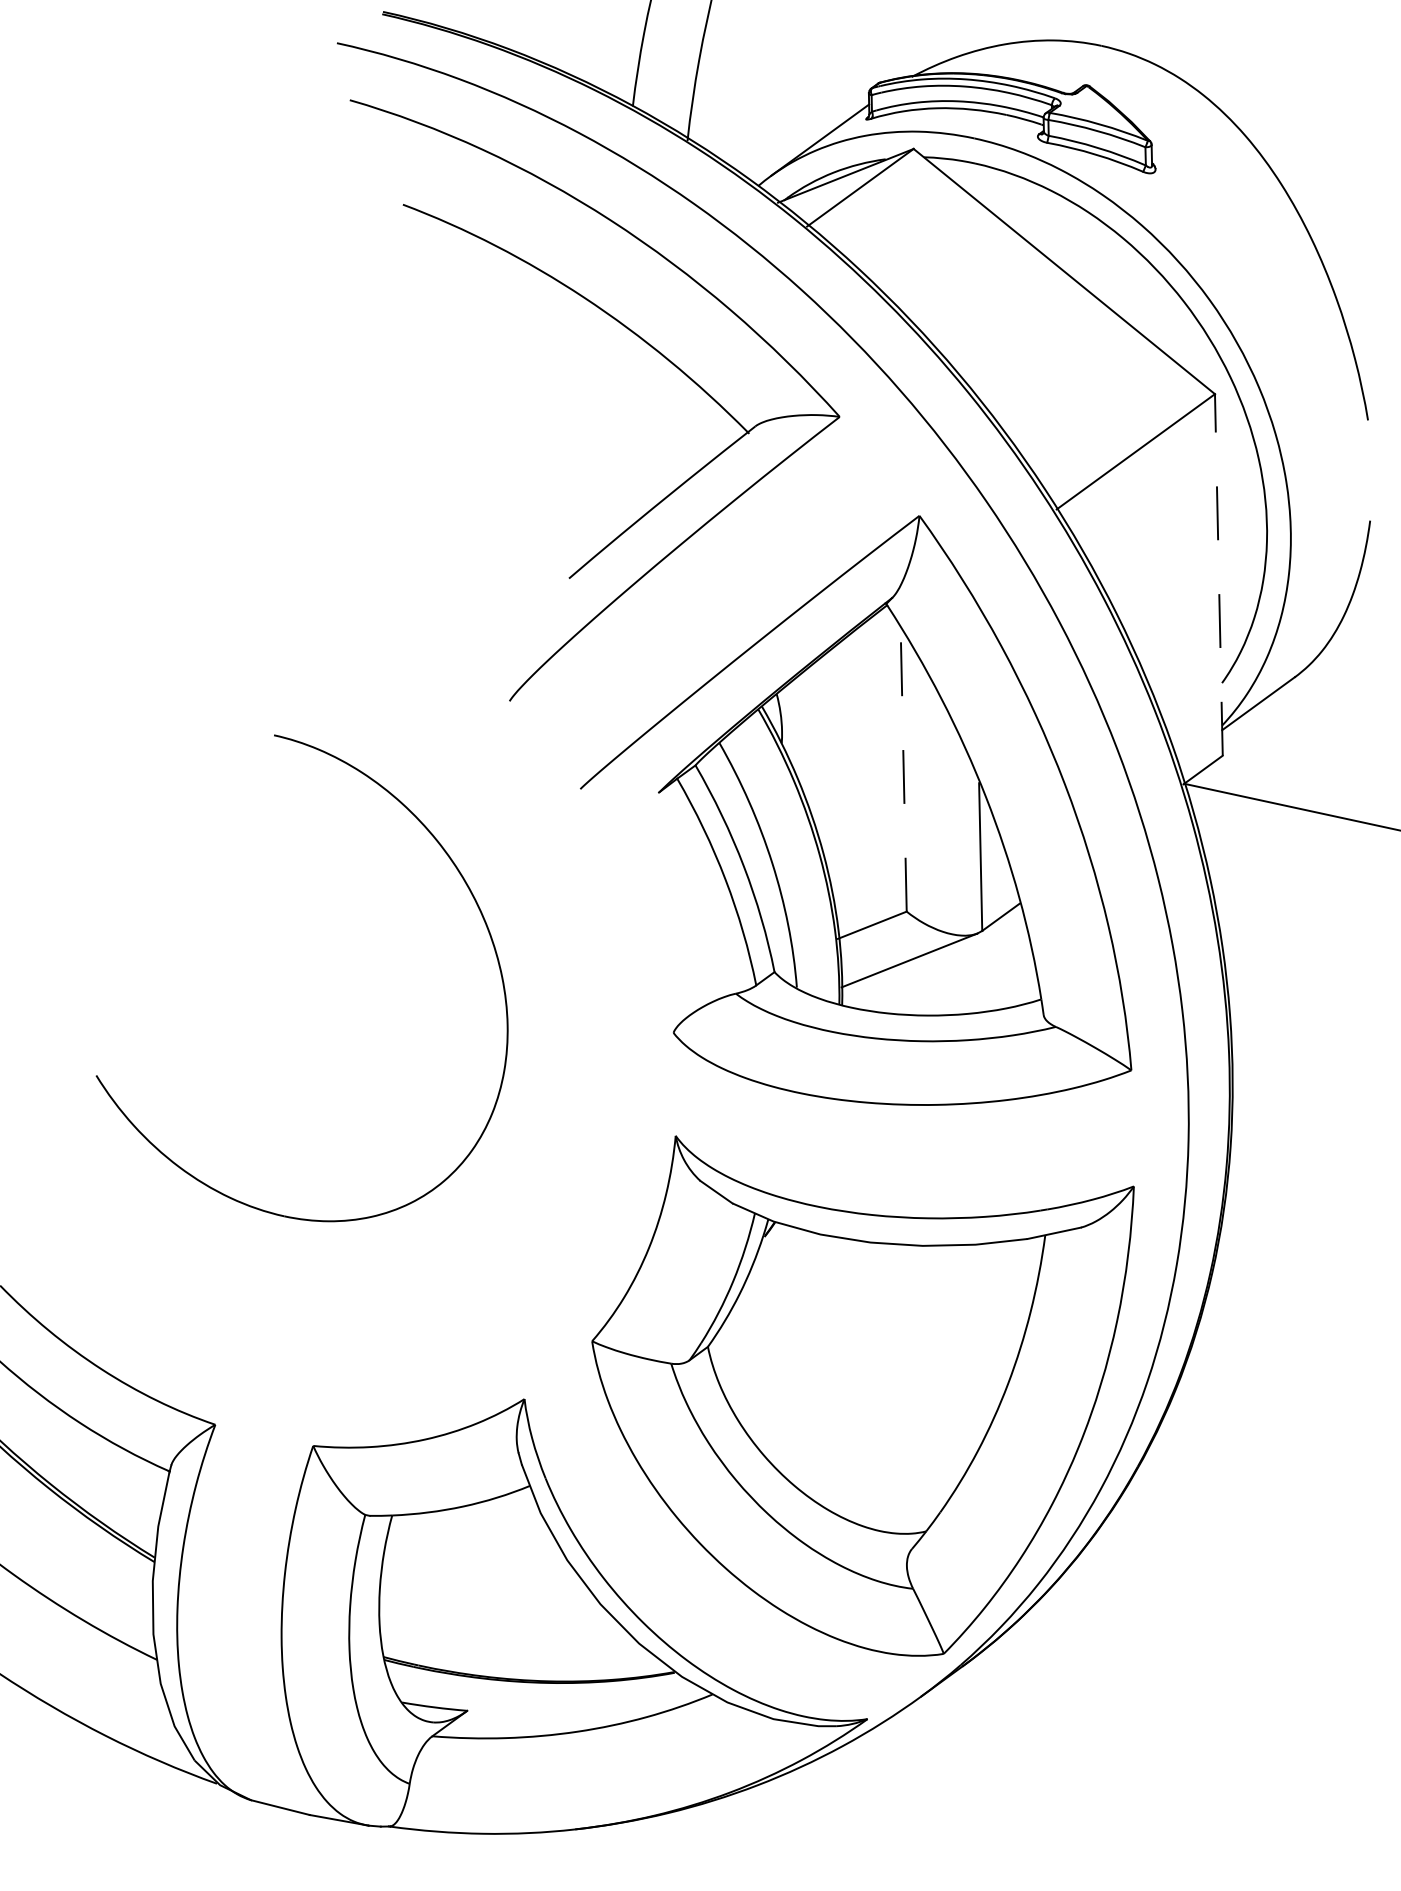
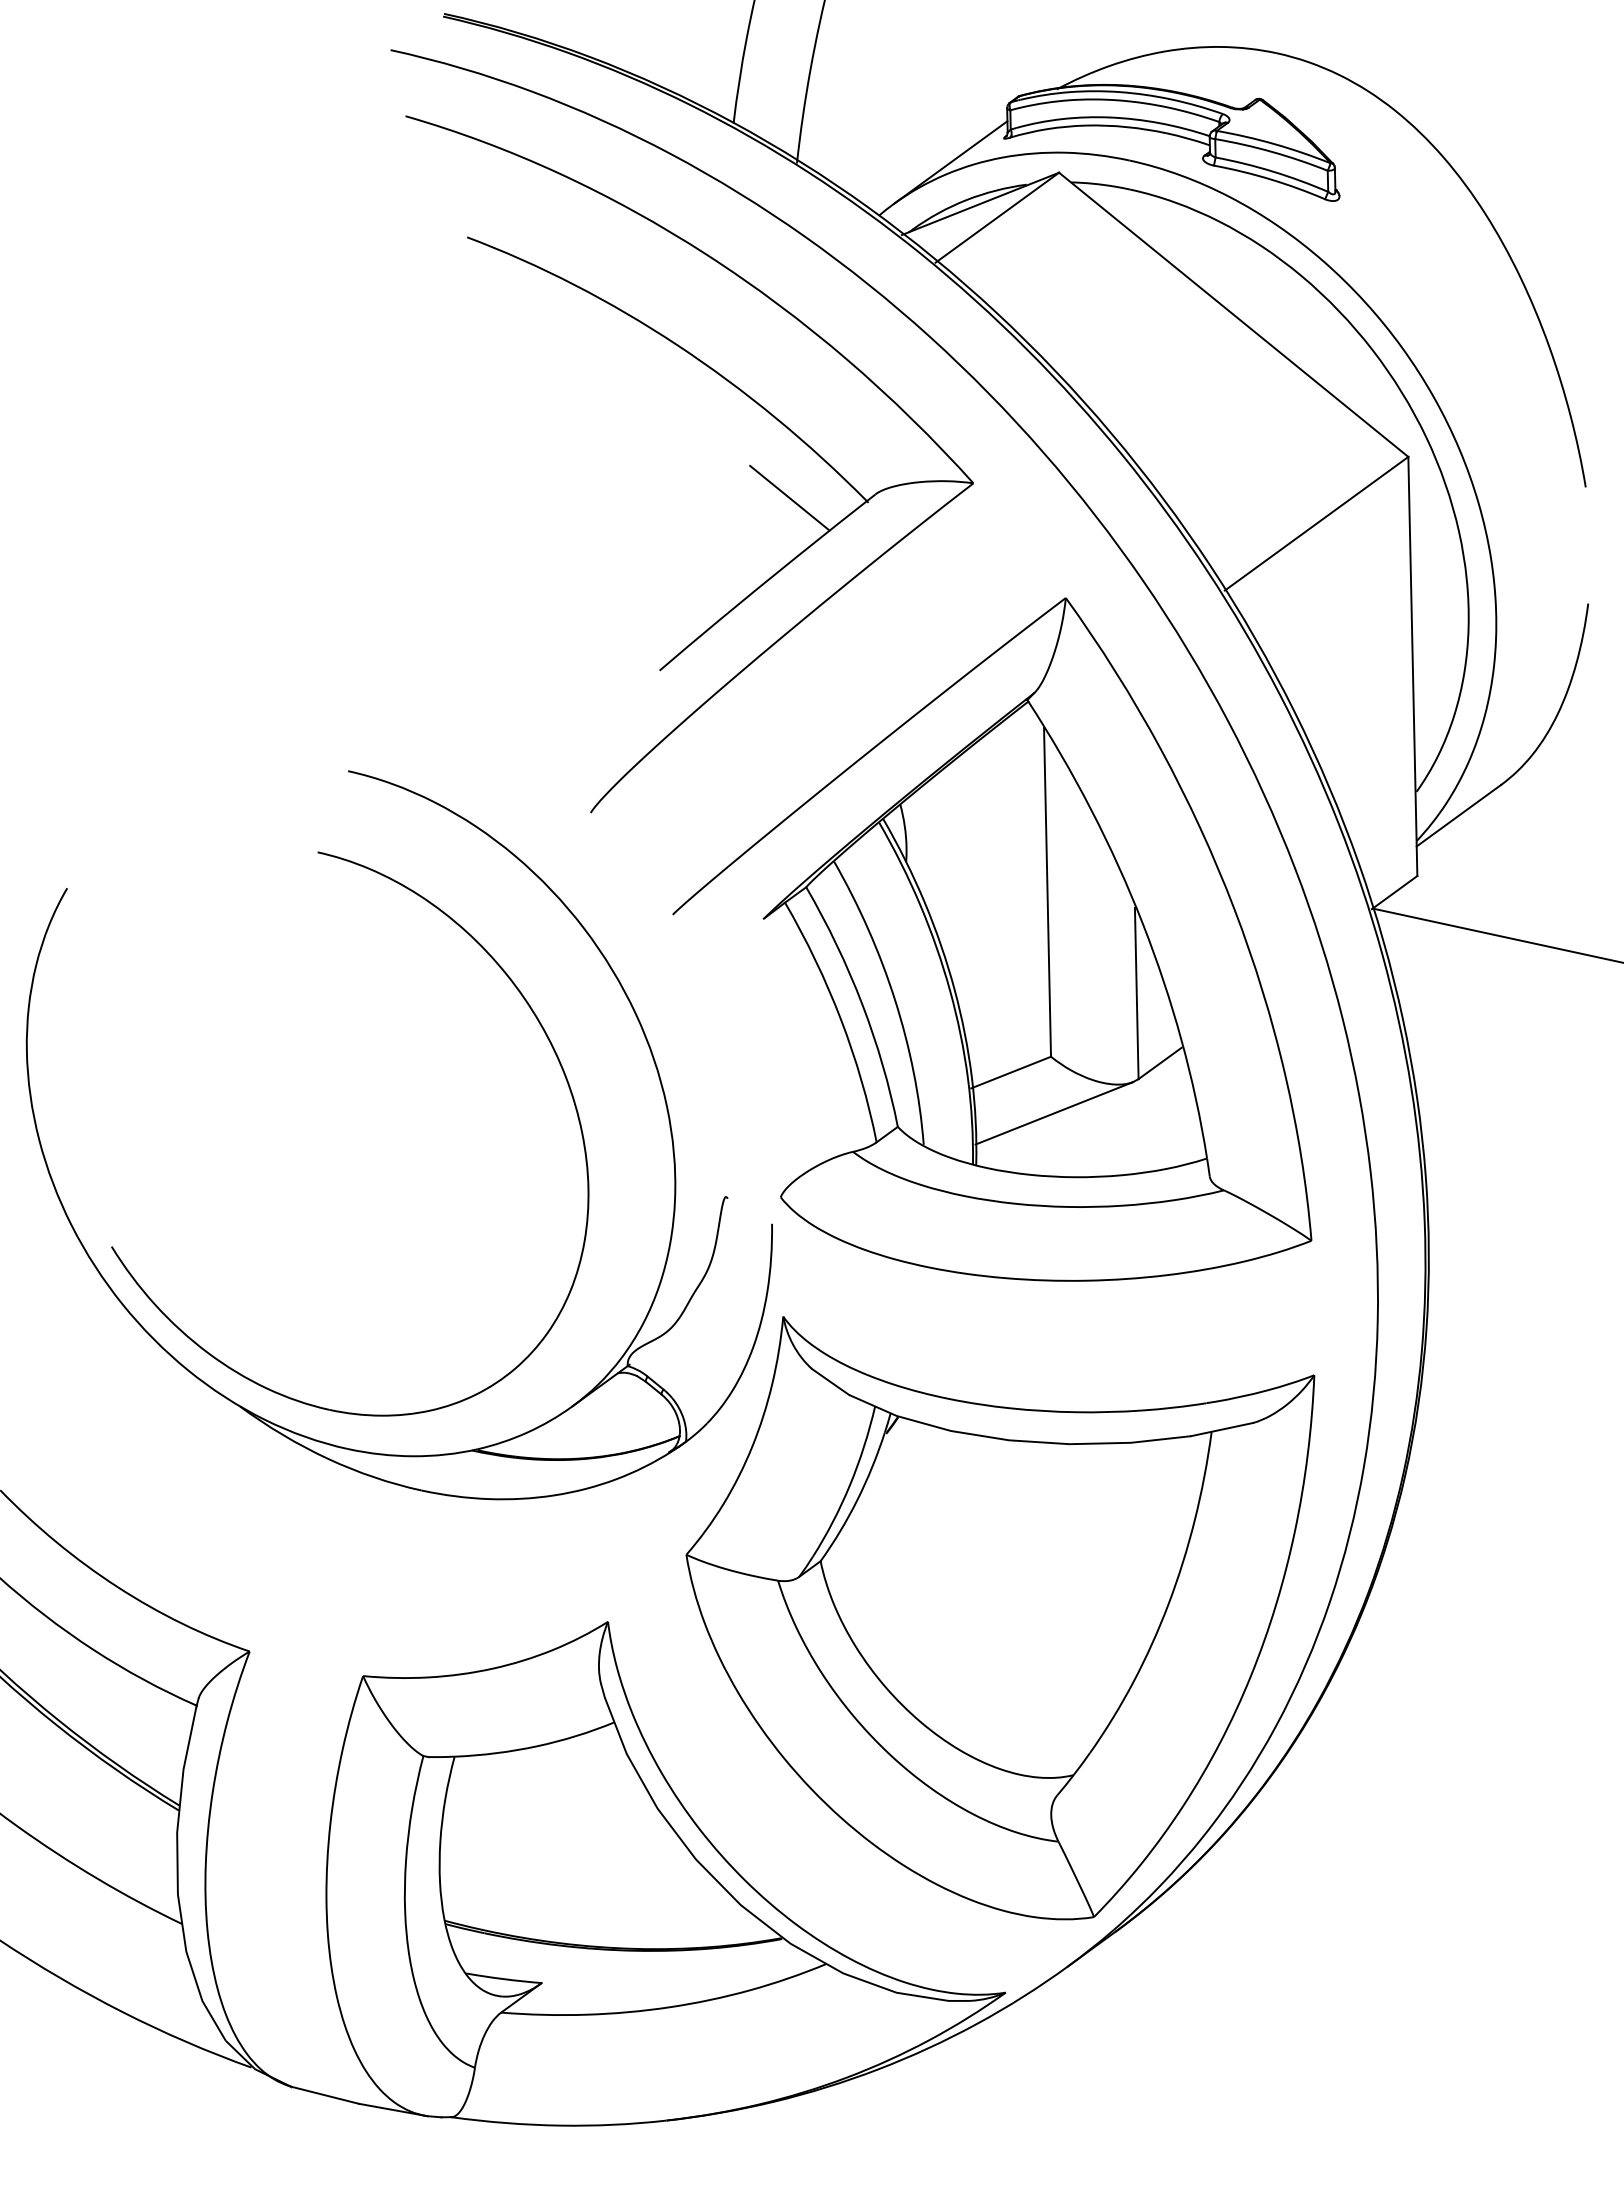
line: (681, 429) -> (789, 497), added
line: (1218, 574) -> (1412, 665), dashed -> solid
line: (903, 768) -> (1047, 890), dashed -> solid
part: (556, 896) -> (645, 1039), added

